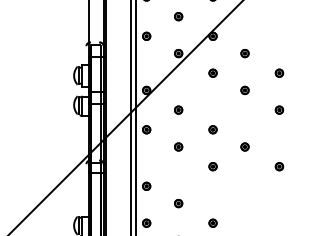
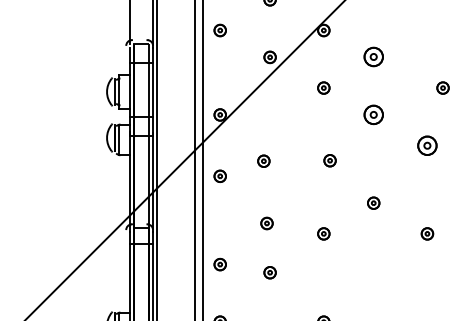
part: (244, 53) -> (372, 57), size x1.6
part: (279, 72) -> (443, 86), moved
part: (244, 90) -> (372, 115), size x1.6
part: (178, 109) -> (263, 160), moved
part: (279, 109) -> (427, 144), size x1.6
part: (212, 129) -> (329, 160), moved
part: (178, 146) -> (266, 222), moved
part: (178, 203) -> (269, 272), moved

